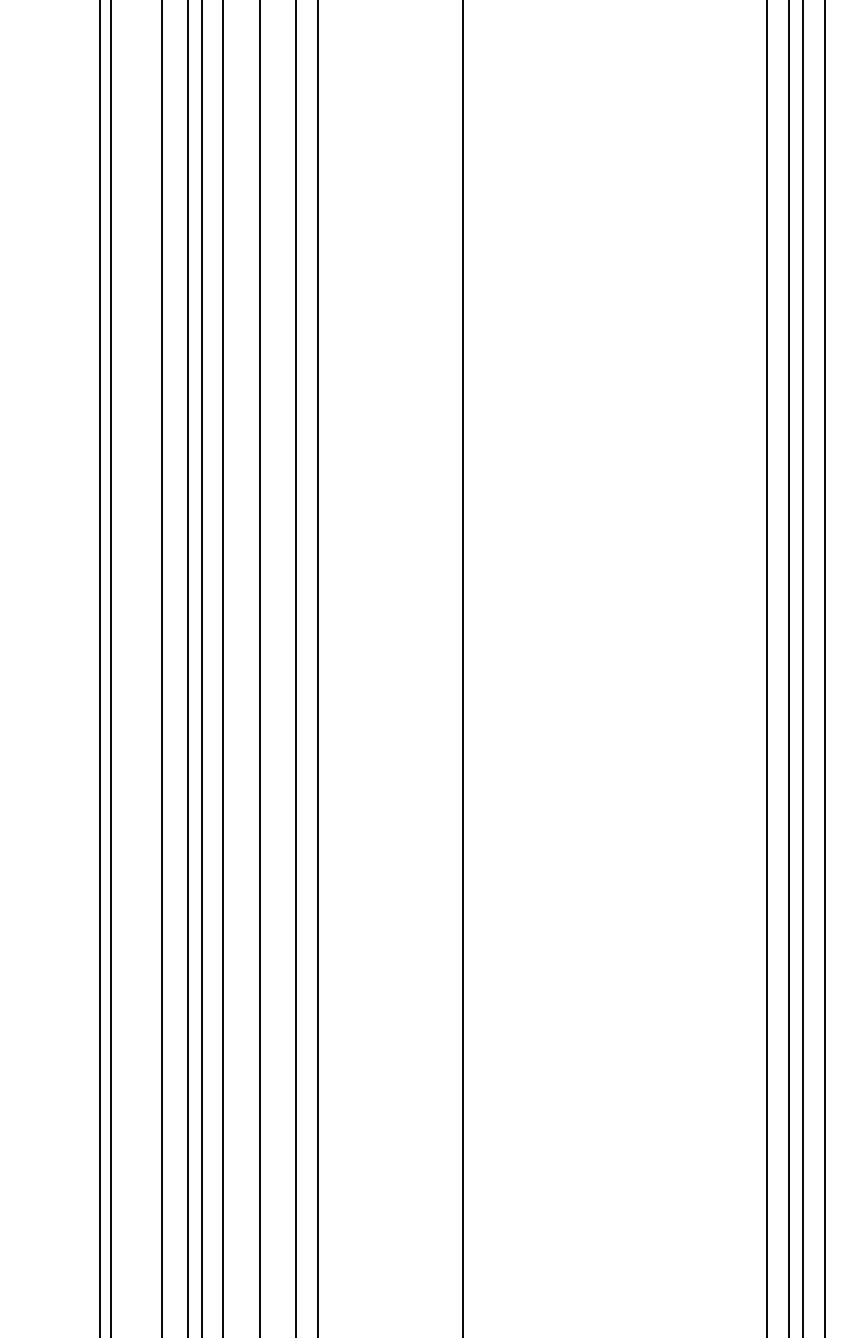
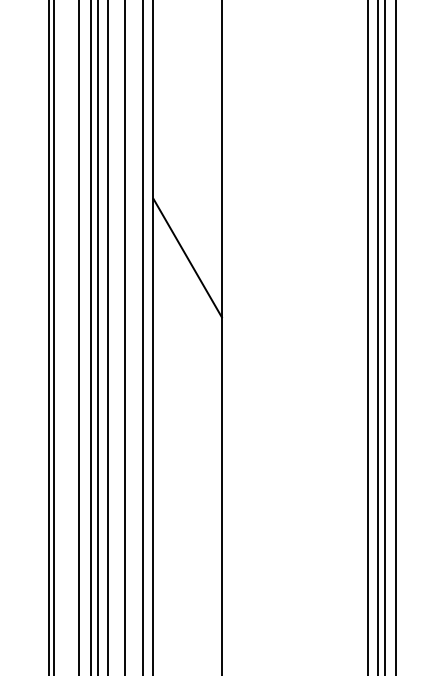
hatch: (389, 386) -> (187, 258), added

